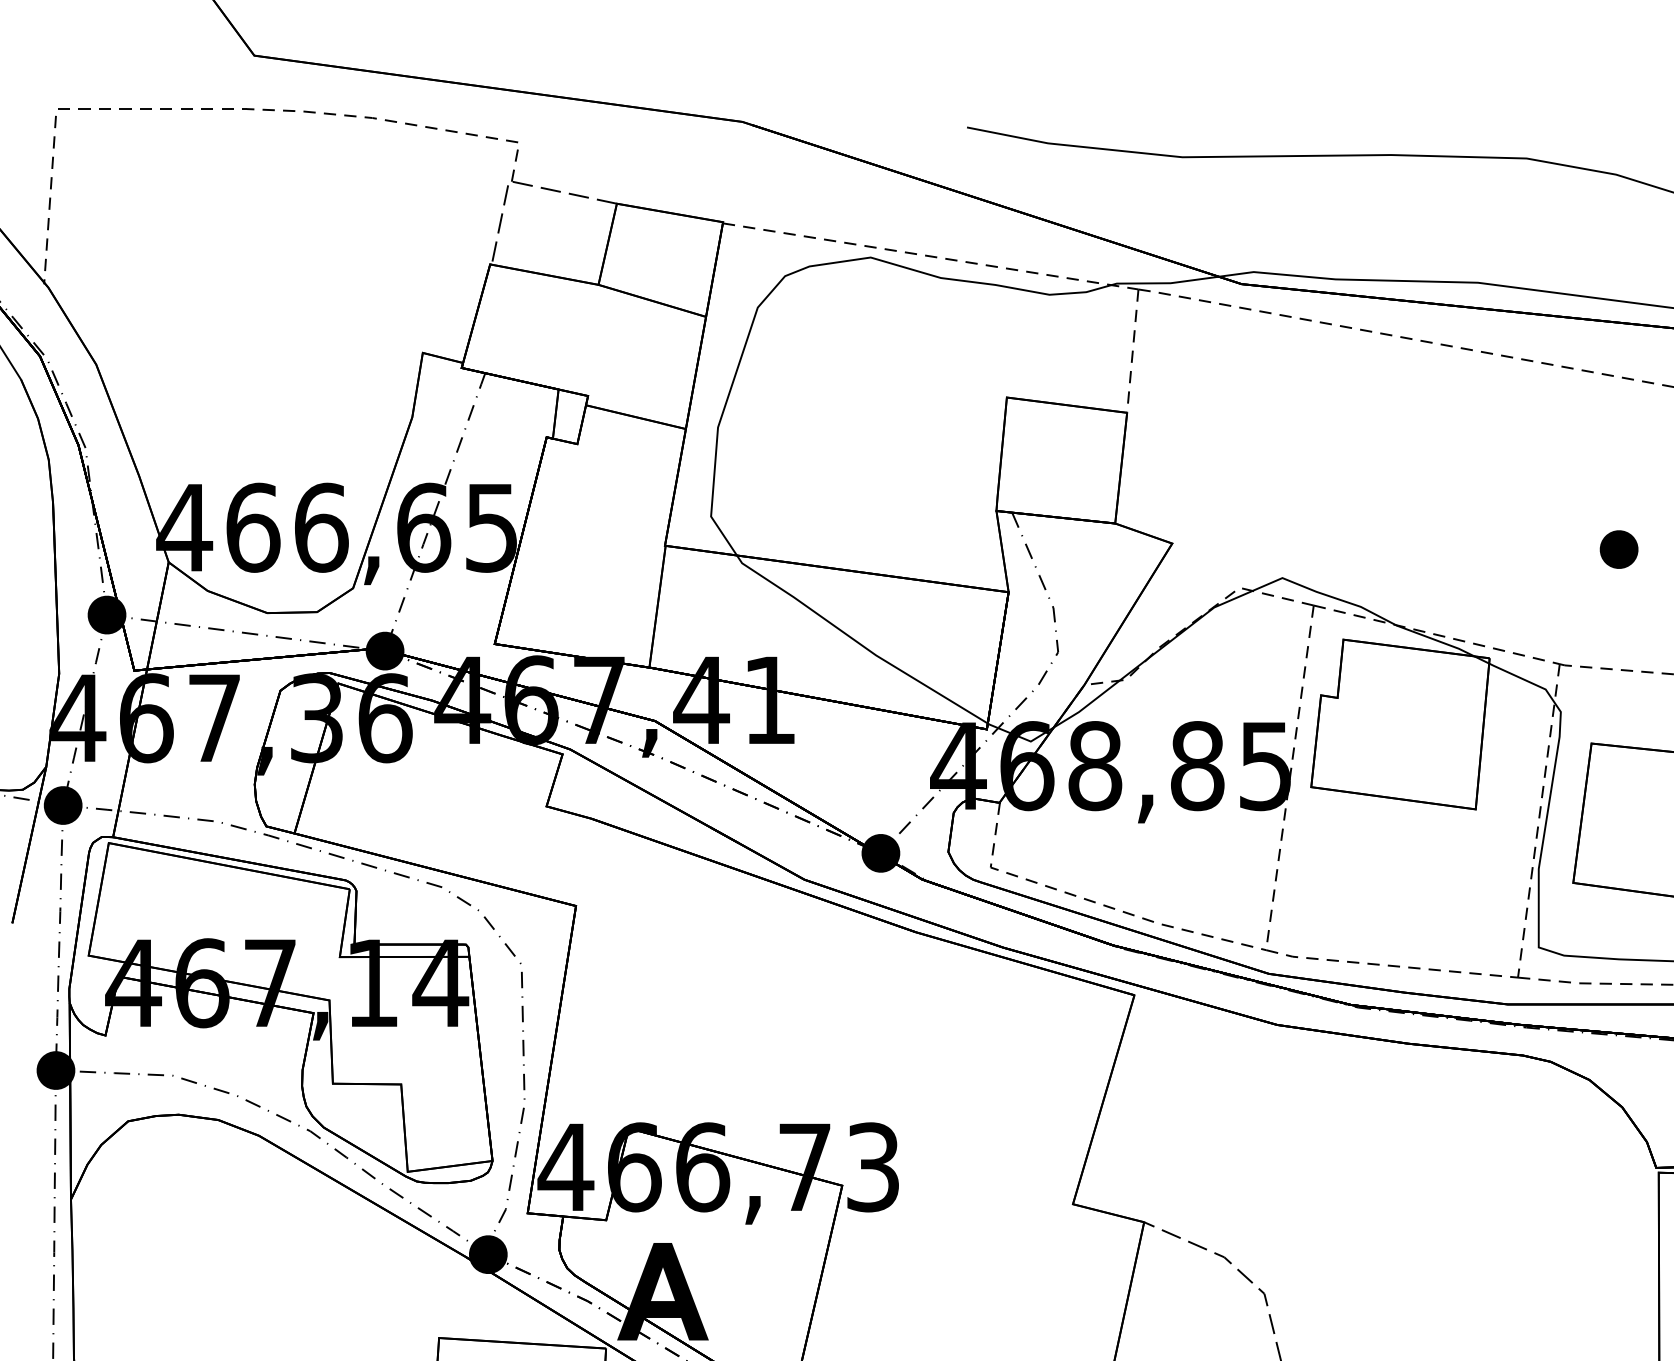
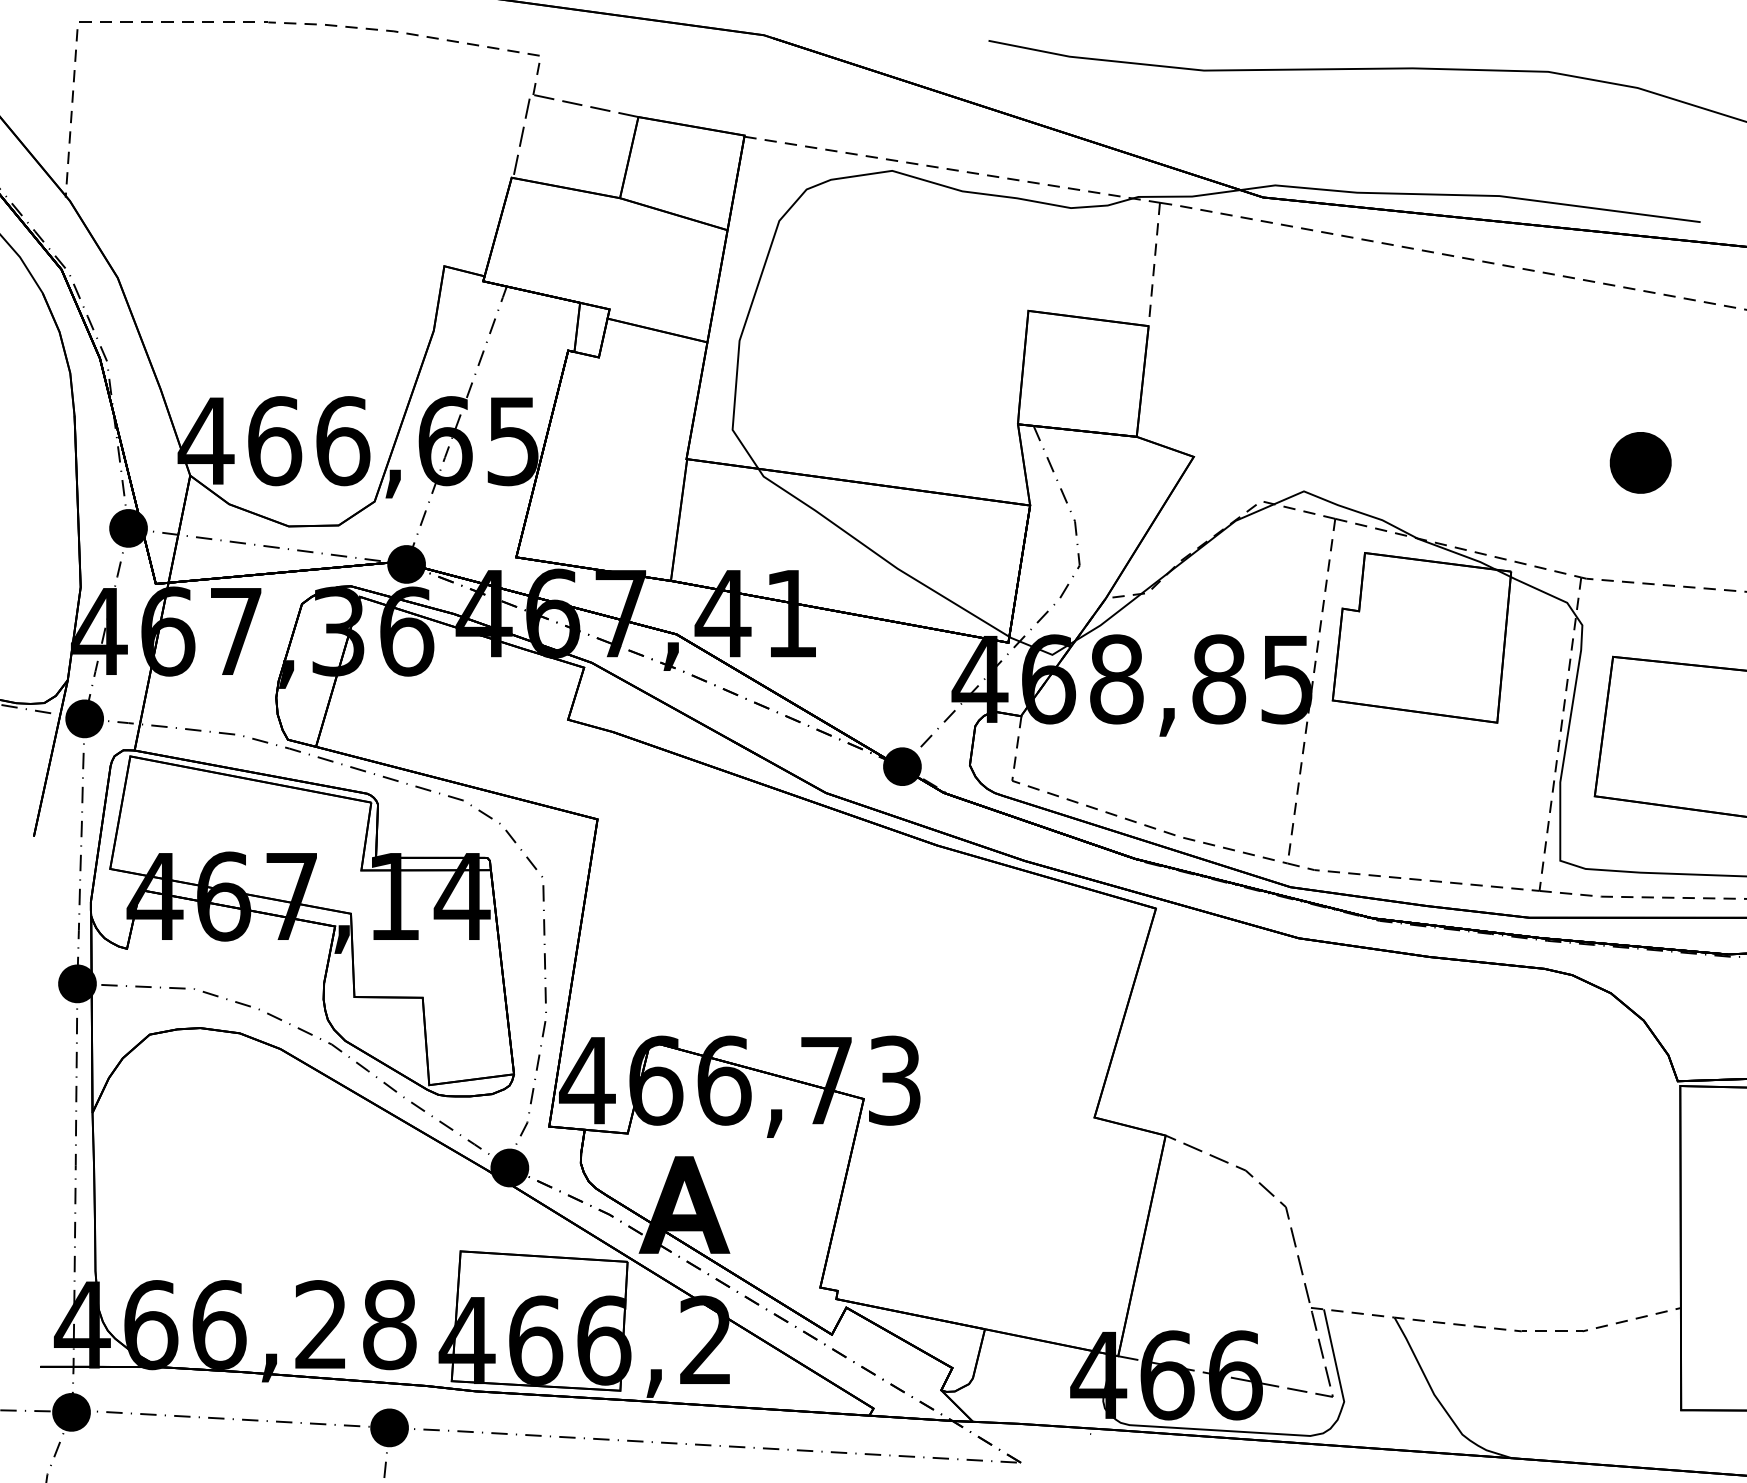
part: (1618, 549) -> (1640, 462), size x1.6

